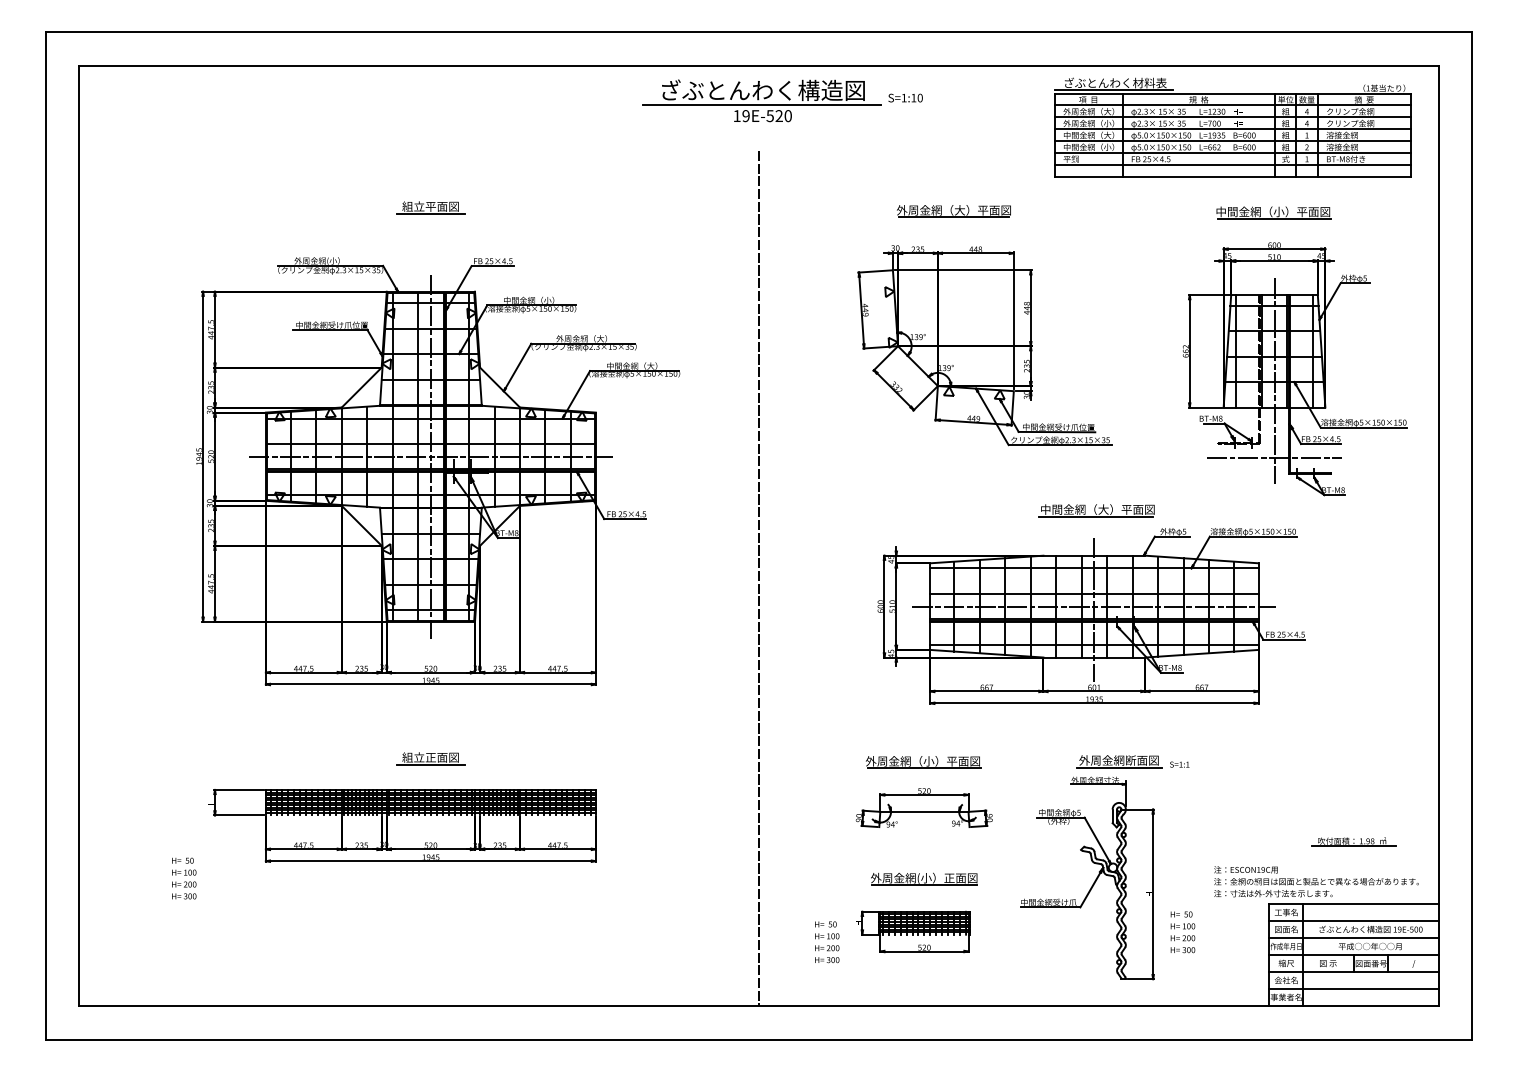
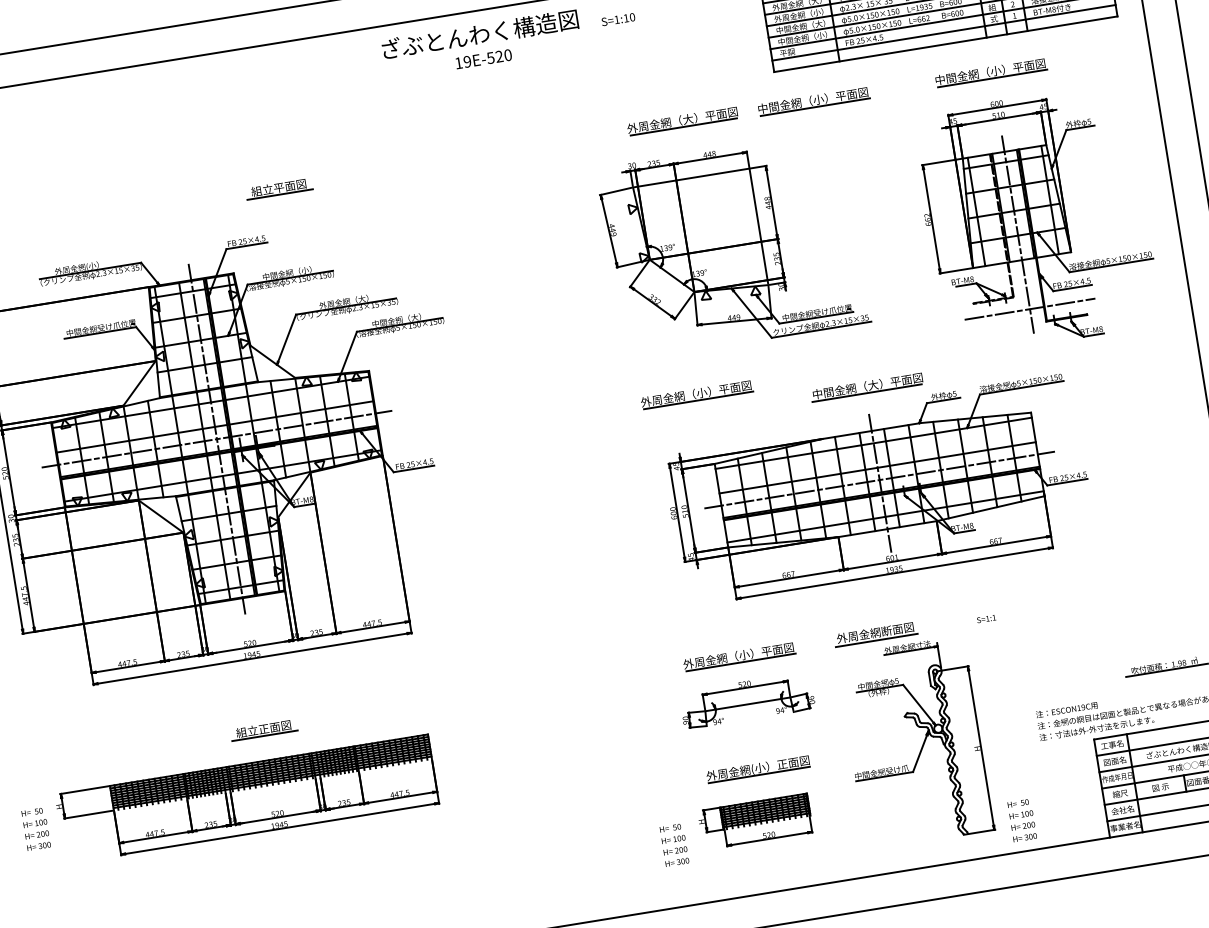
line: (761, 105) -> (480, 49), removed
part: (430, 207) -> (278, 188), moved
part: (1089, 212) -> (813, 101), added
part: (923, 490) -> (696, 394), added
line: (759, 577) -> (552, 504), removed
part: (1119, 761) -> (875, 633), moved
text: (184, 878) -> (36, 829), moved
text: (1182, 932) -> (1021, 820), moved

